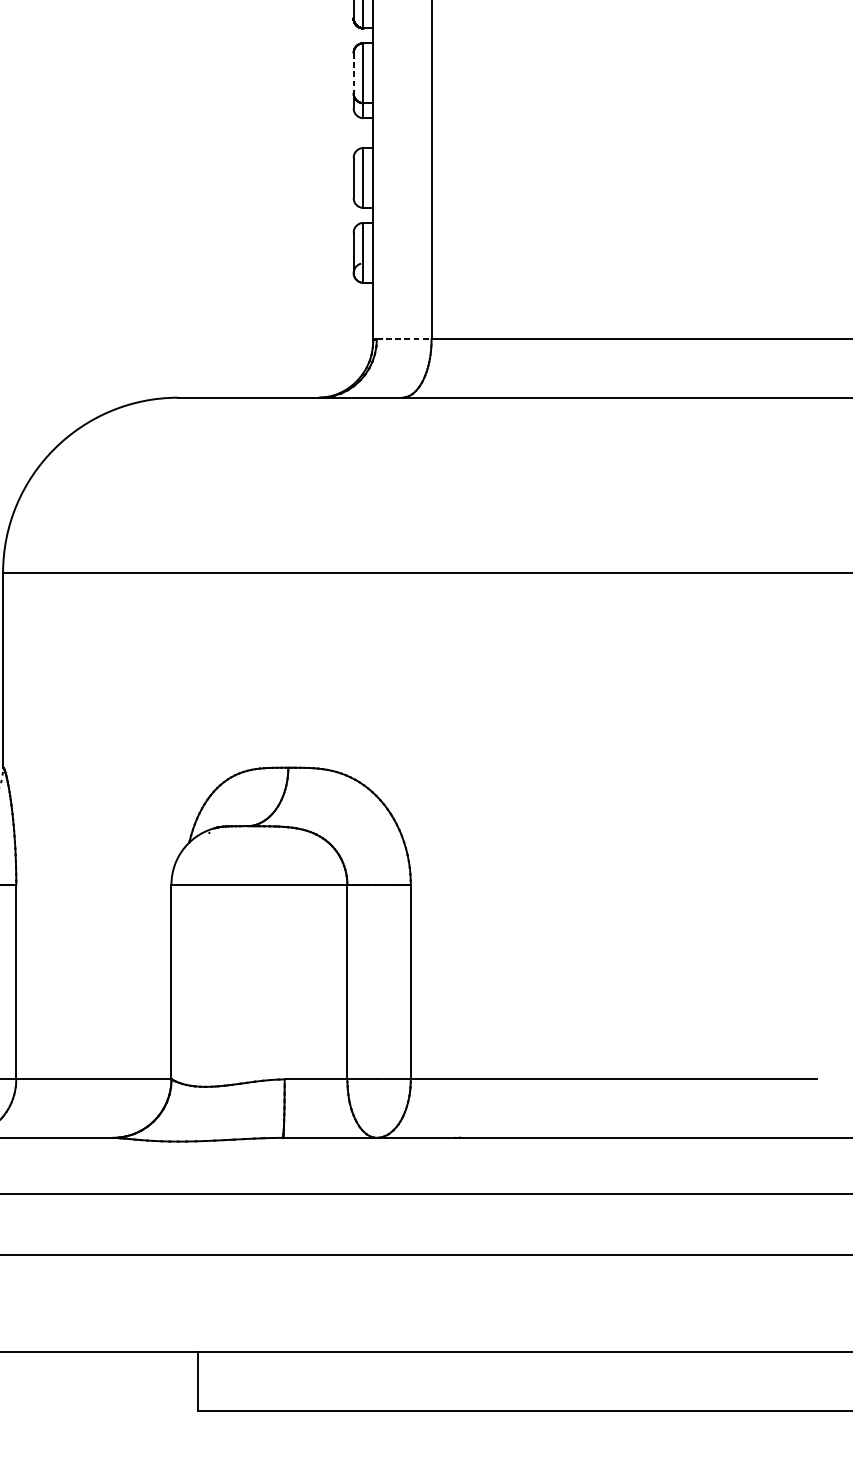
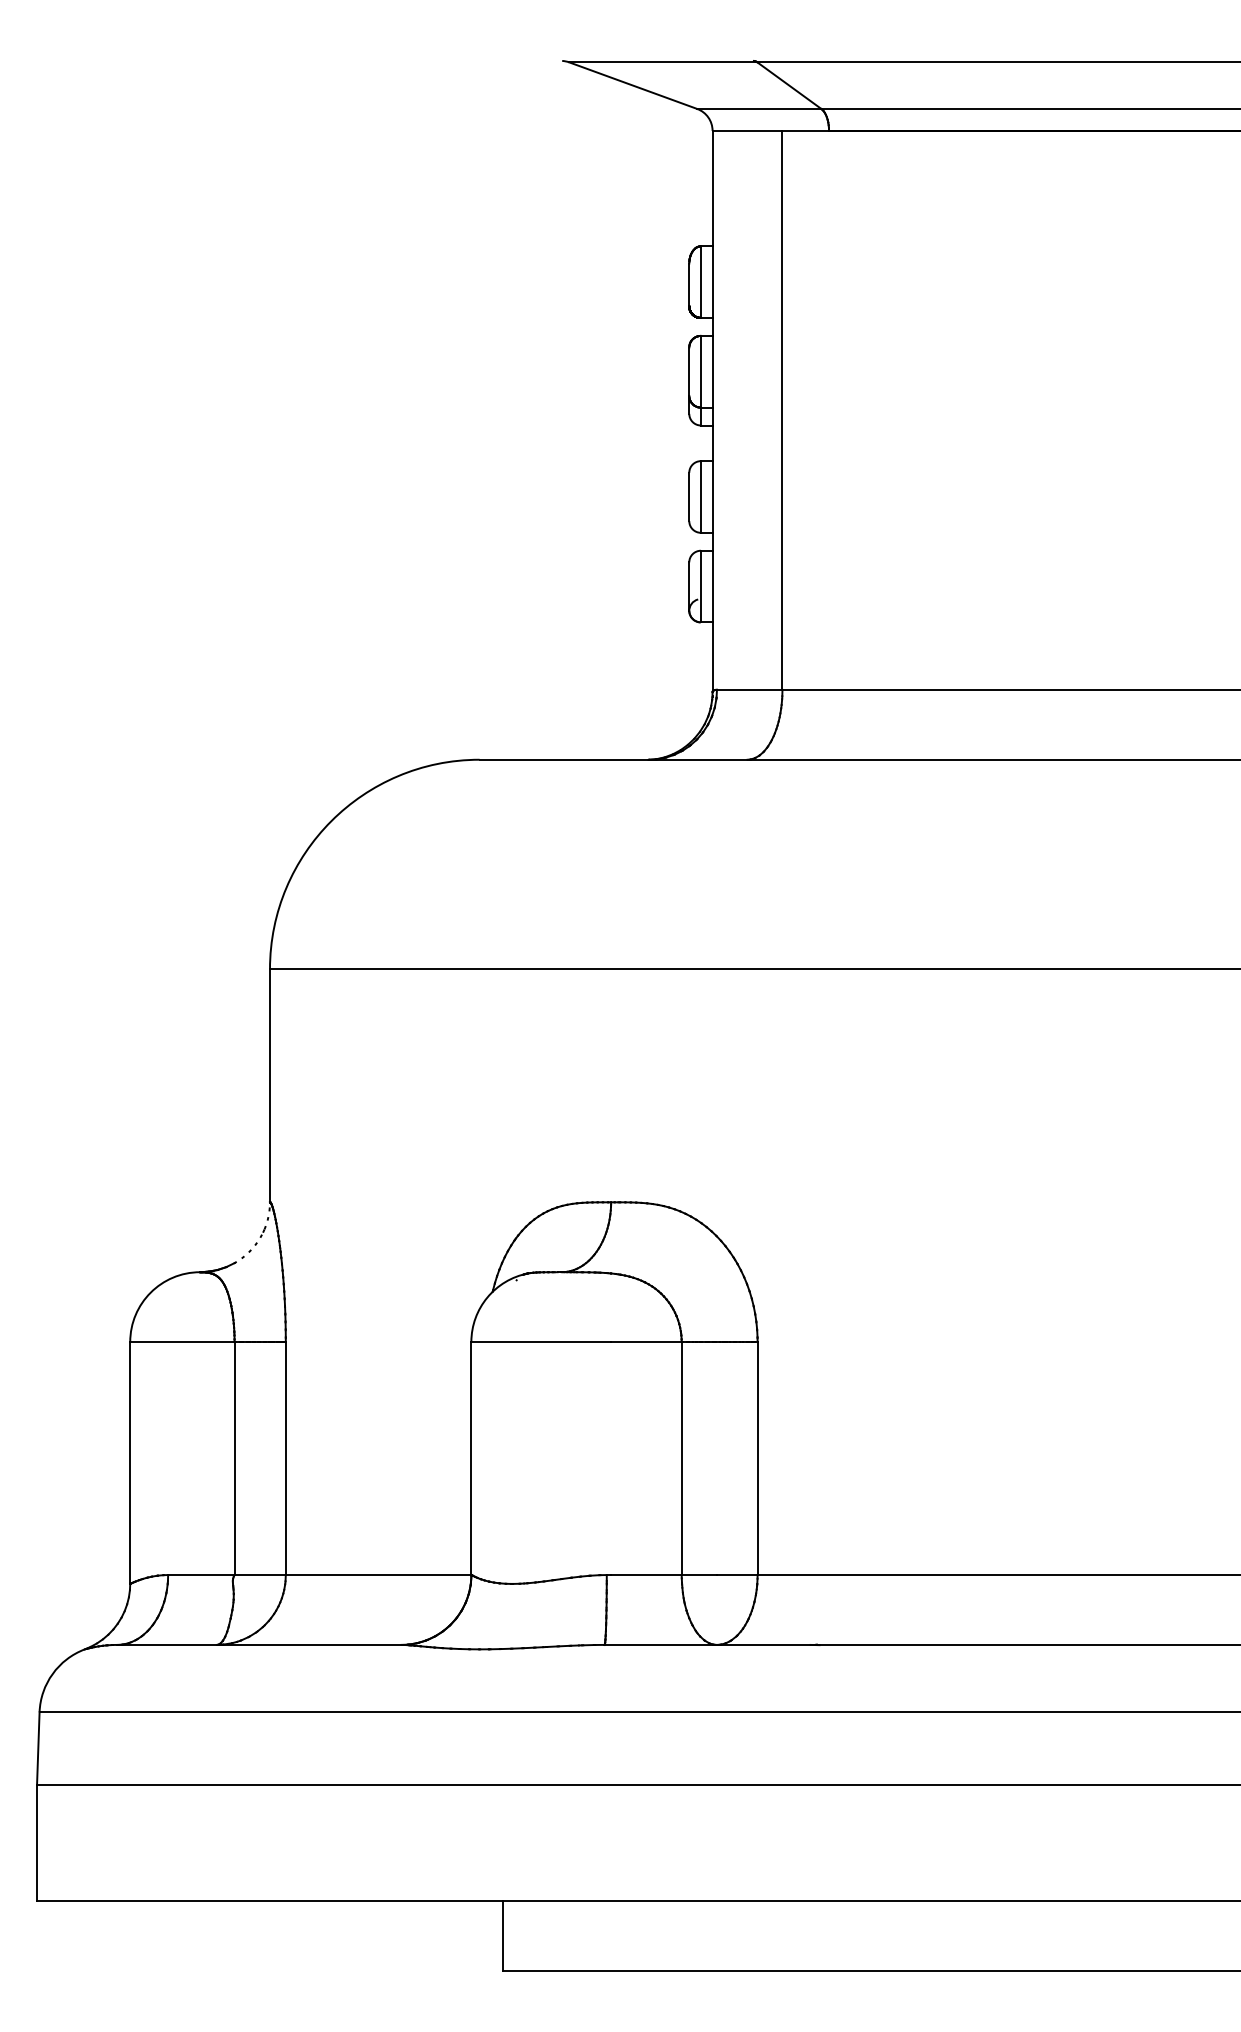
line: (353, 73) -> (689, 372), dashed -> solid
line: (404, 338) -> (749, 689), dashed -> solid

